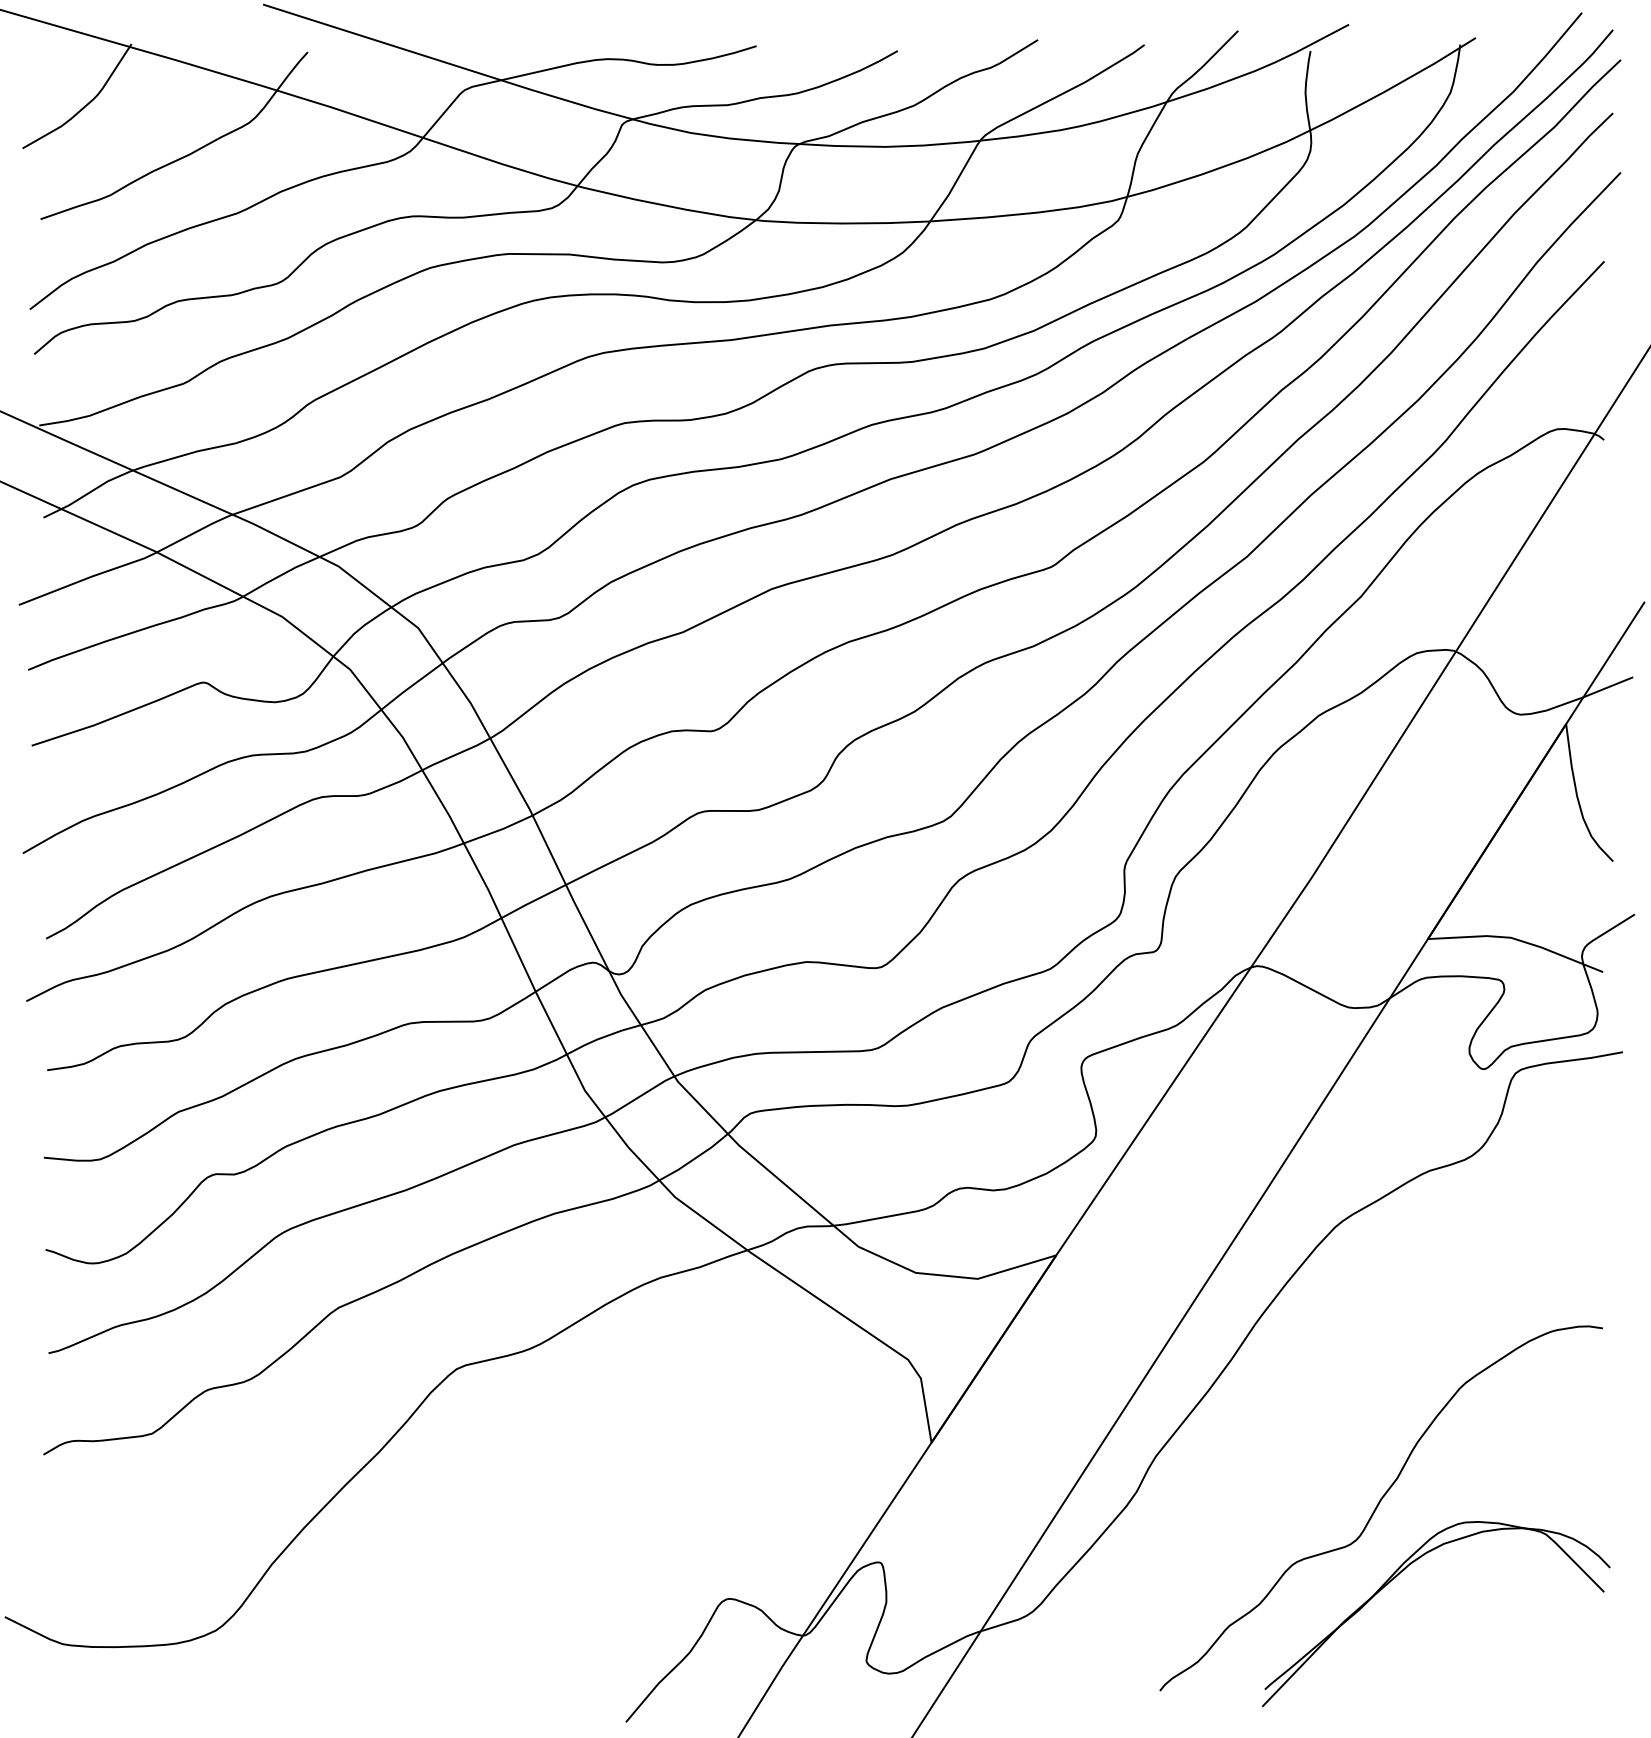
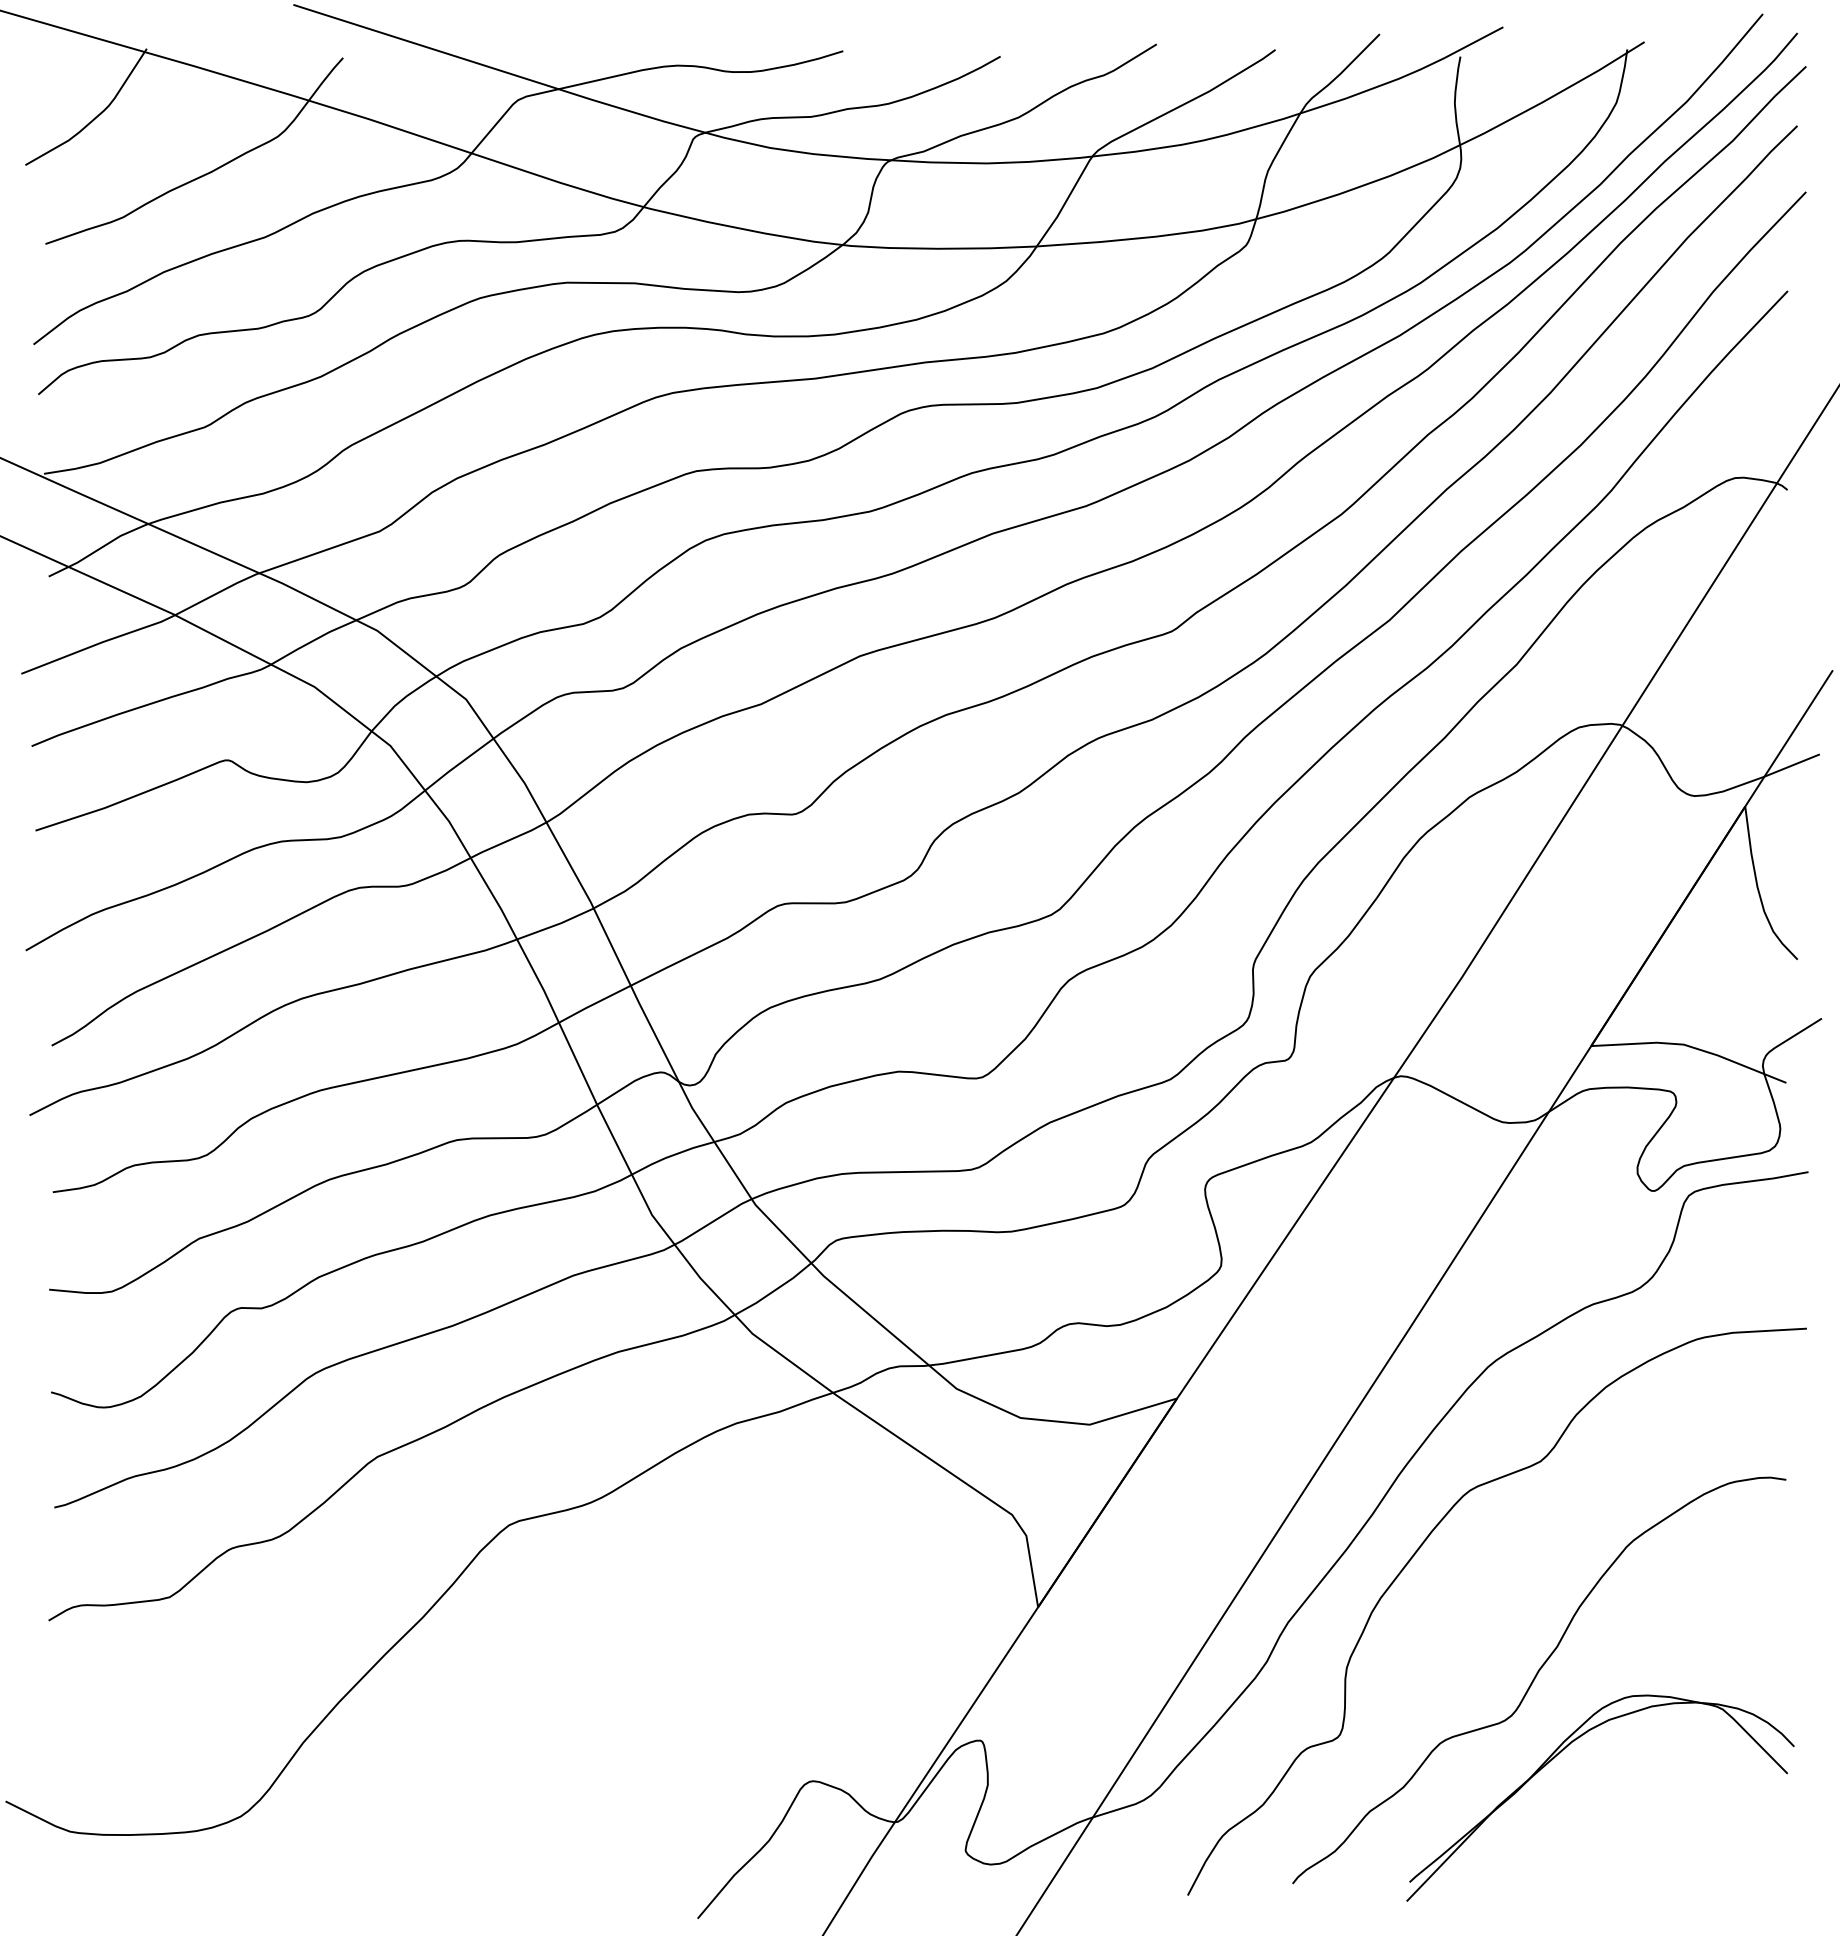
curve: (1274, 1389) -> (1420, 1548), added

